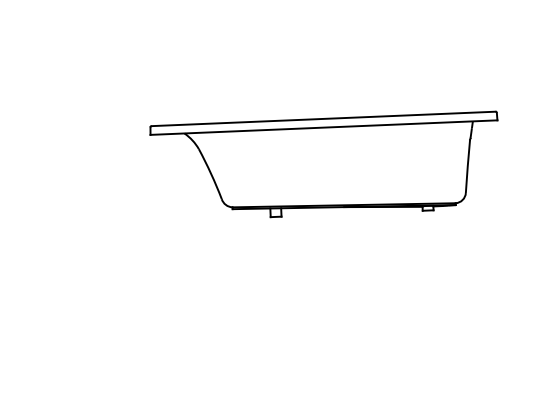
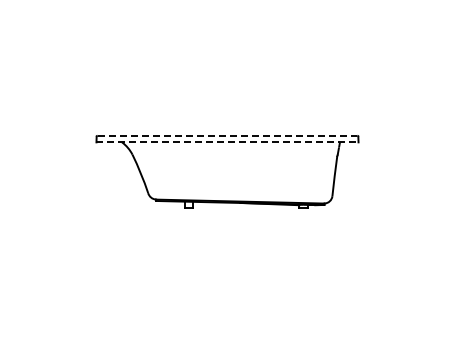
line: (323, 118) -> (227, 135), solid -> dashed
line: (323, 127) -> (227, 142), solid -> dashed

